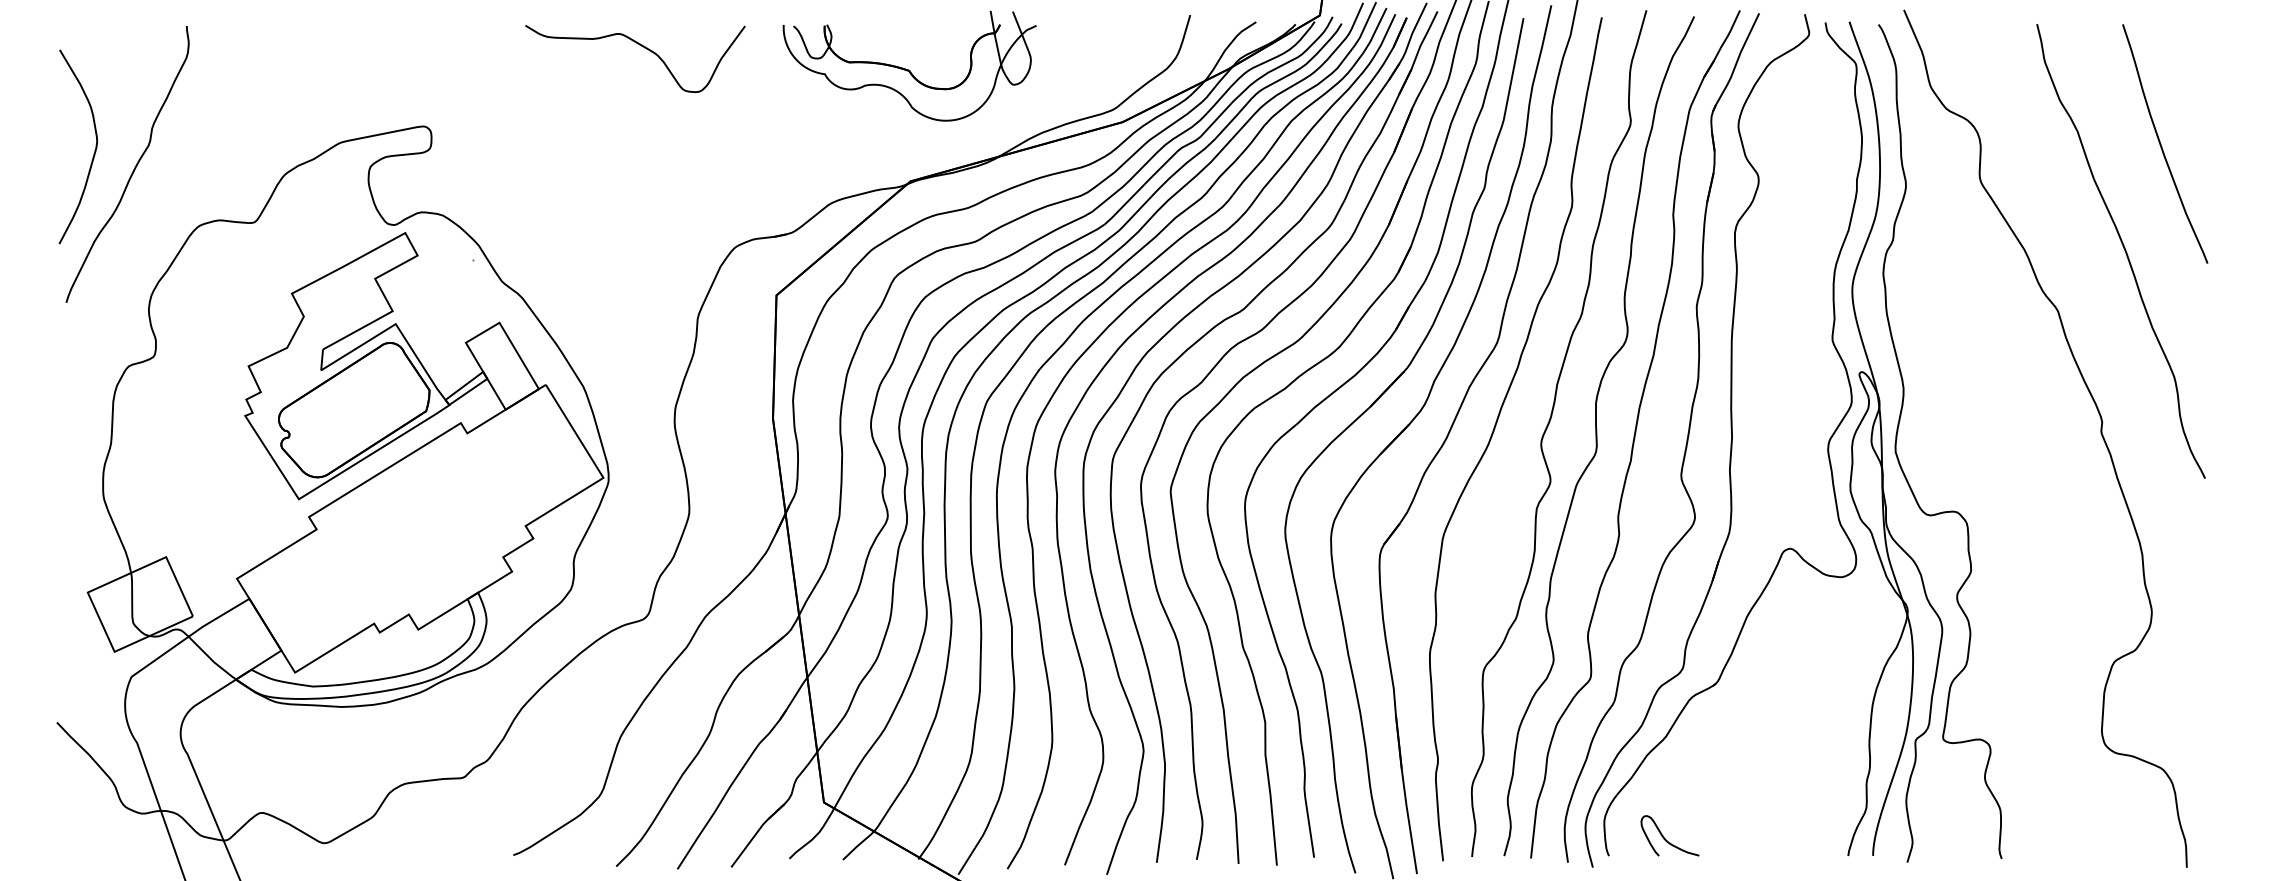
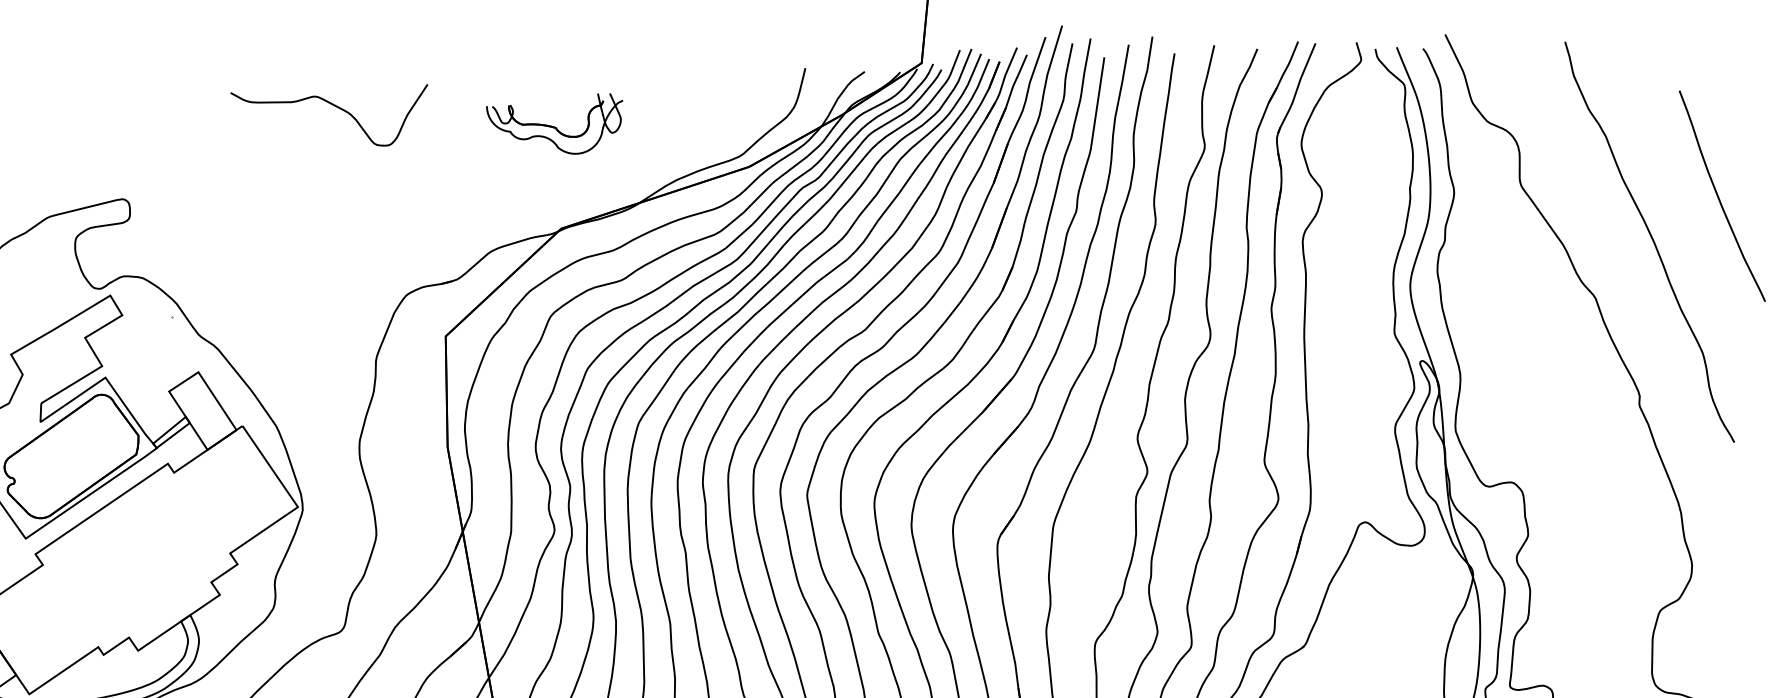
curve: (641, 46) -> (335, 106), moved
part: (909, 65) -> (555, 124), size x0.6
curve: (2161, 143) -> (1719, 195), moved

